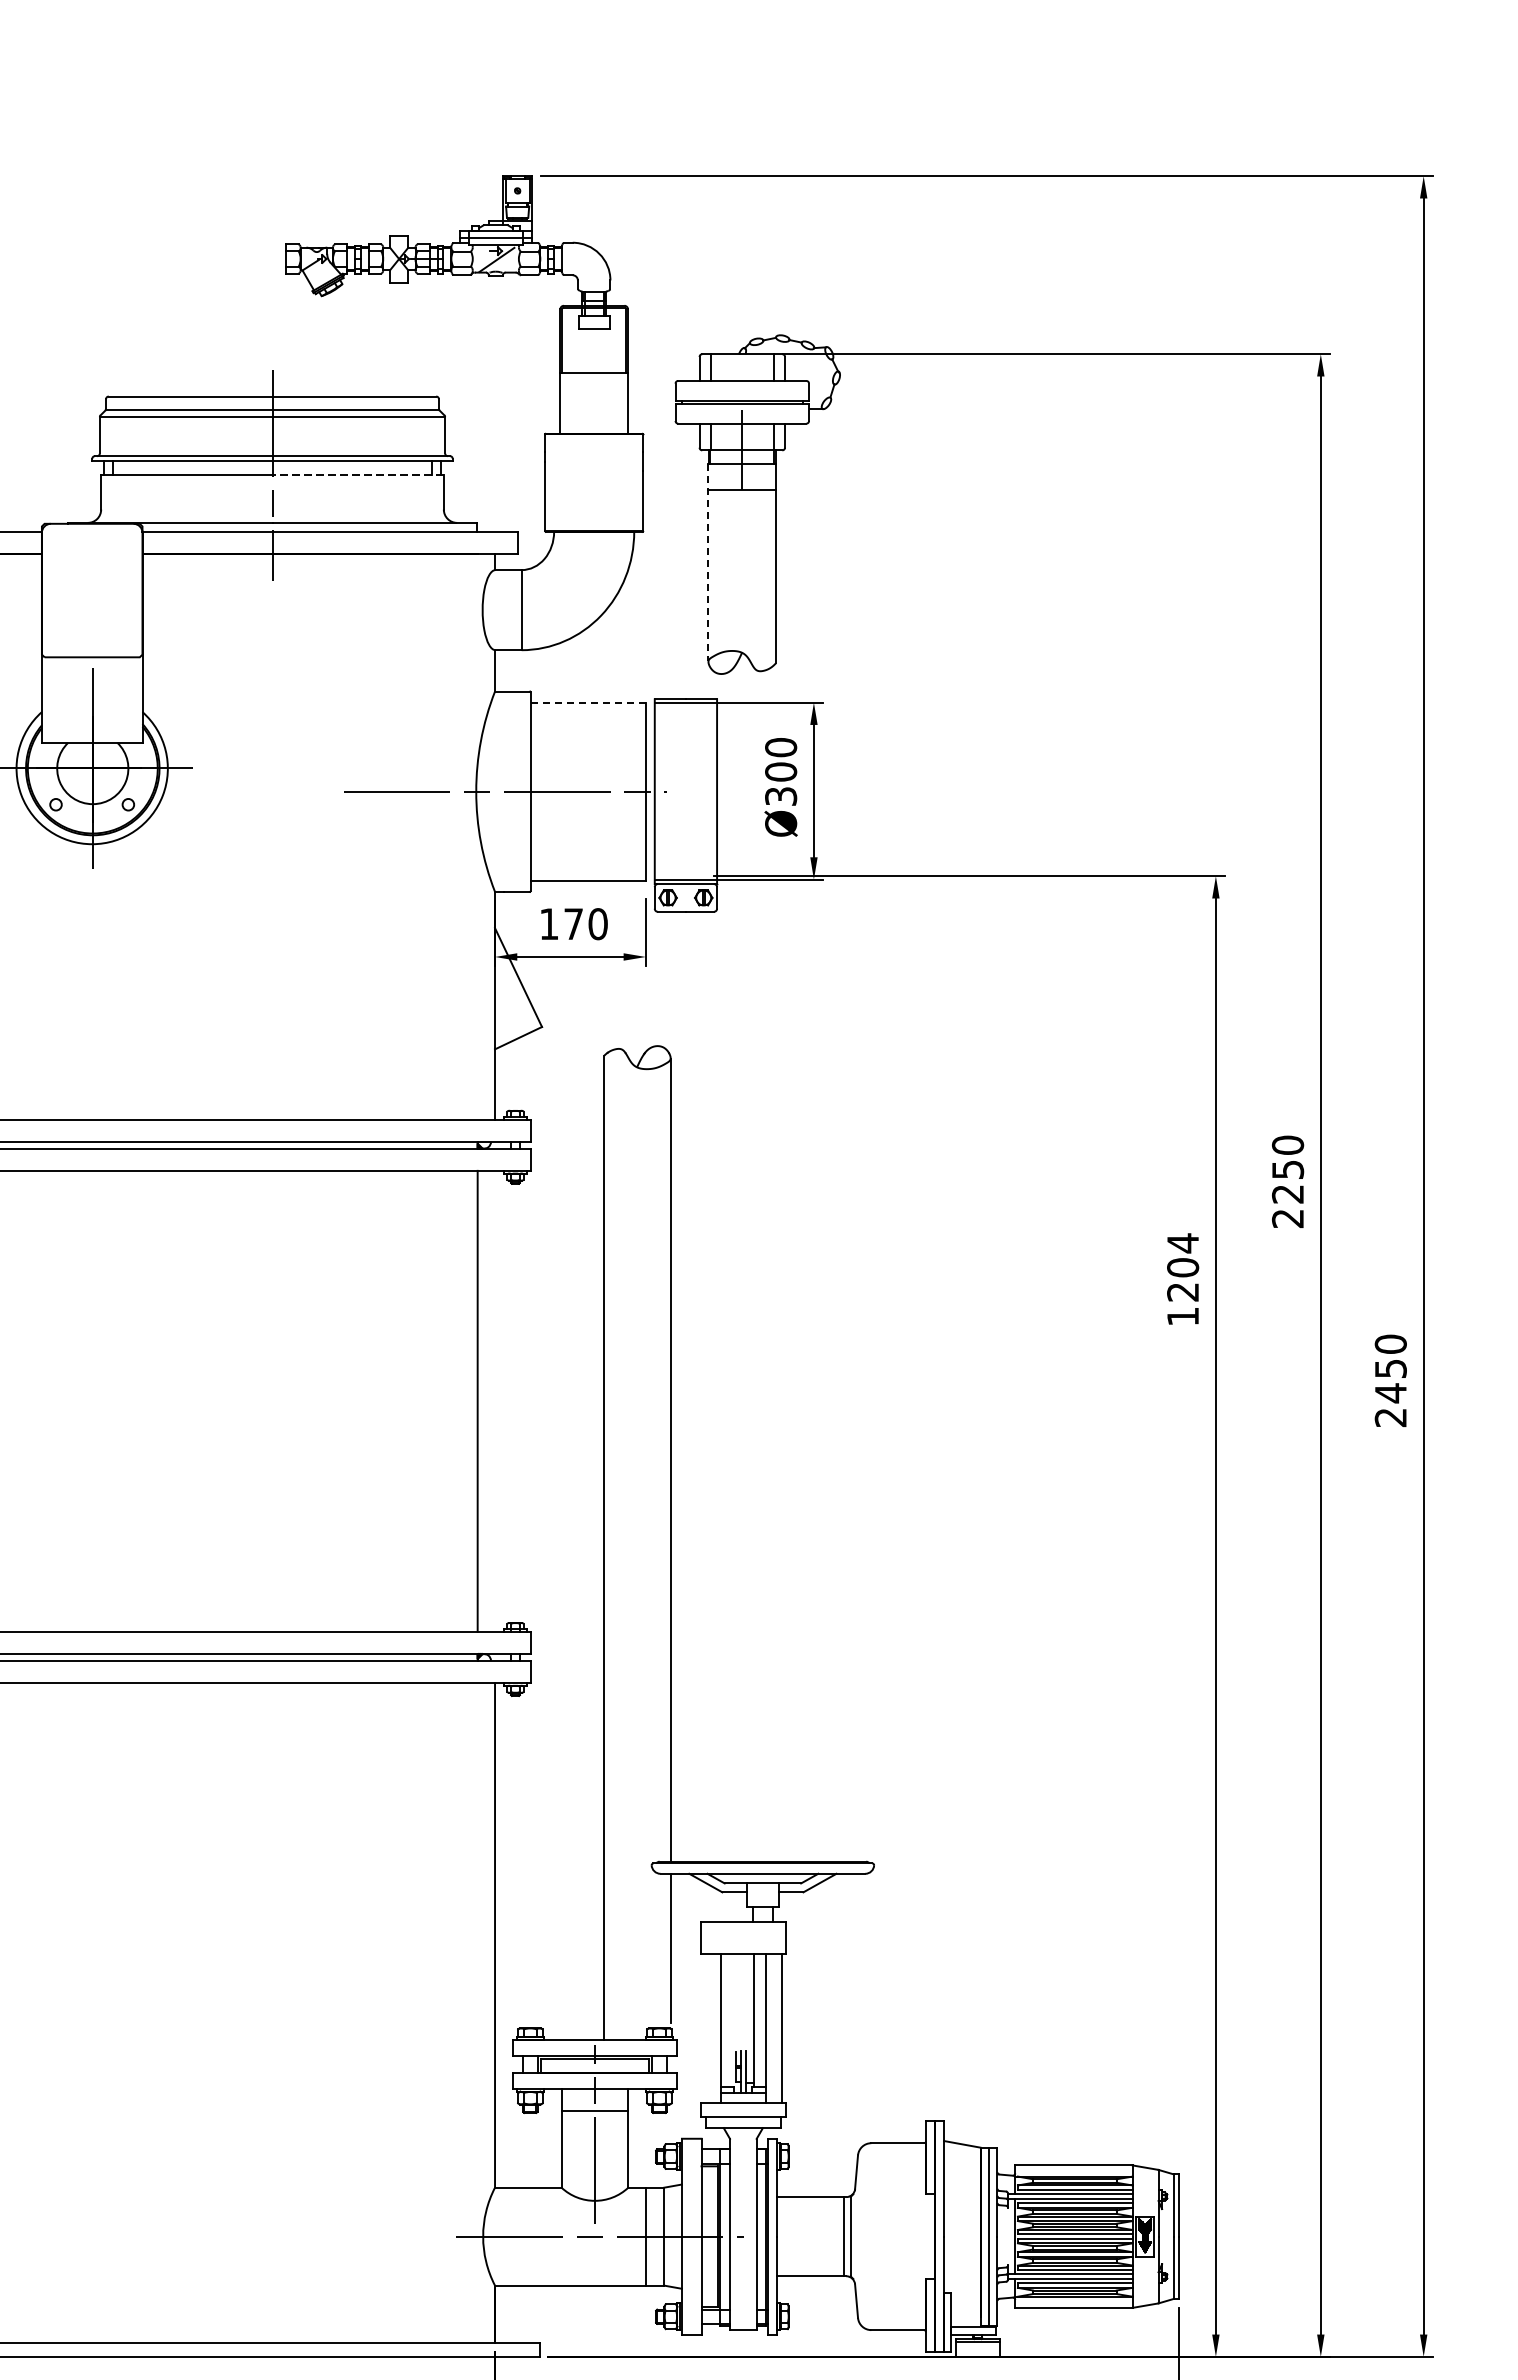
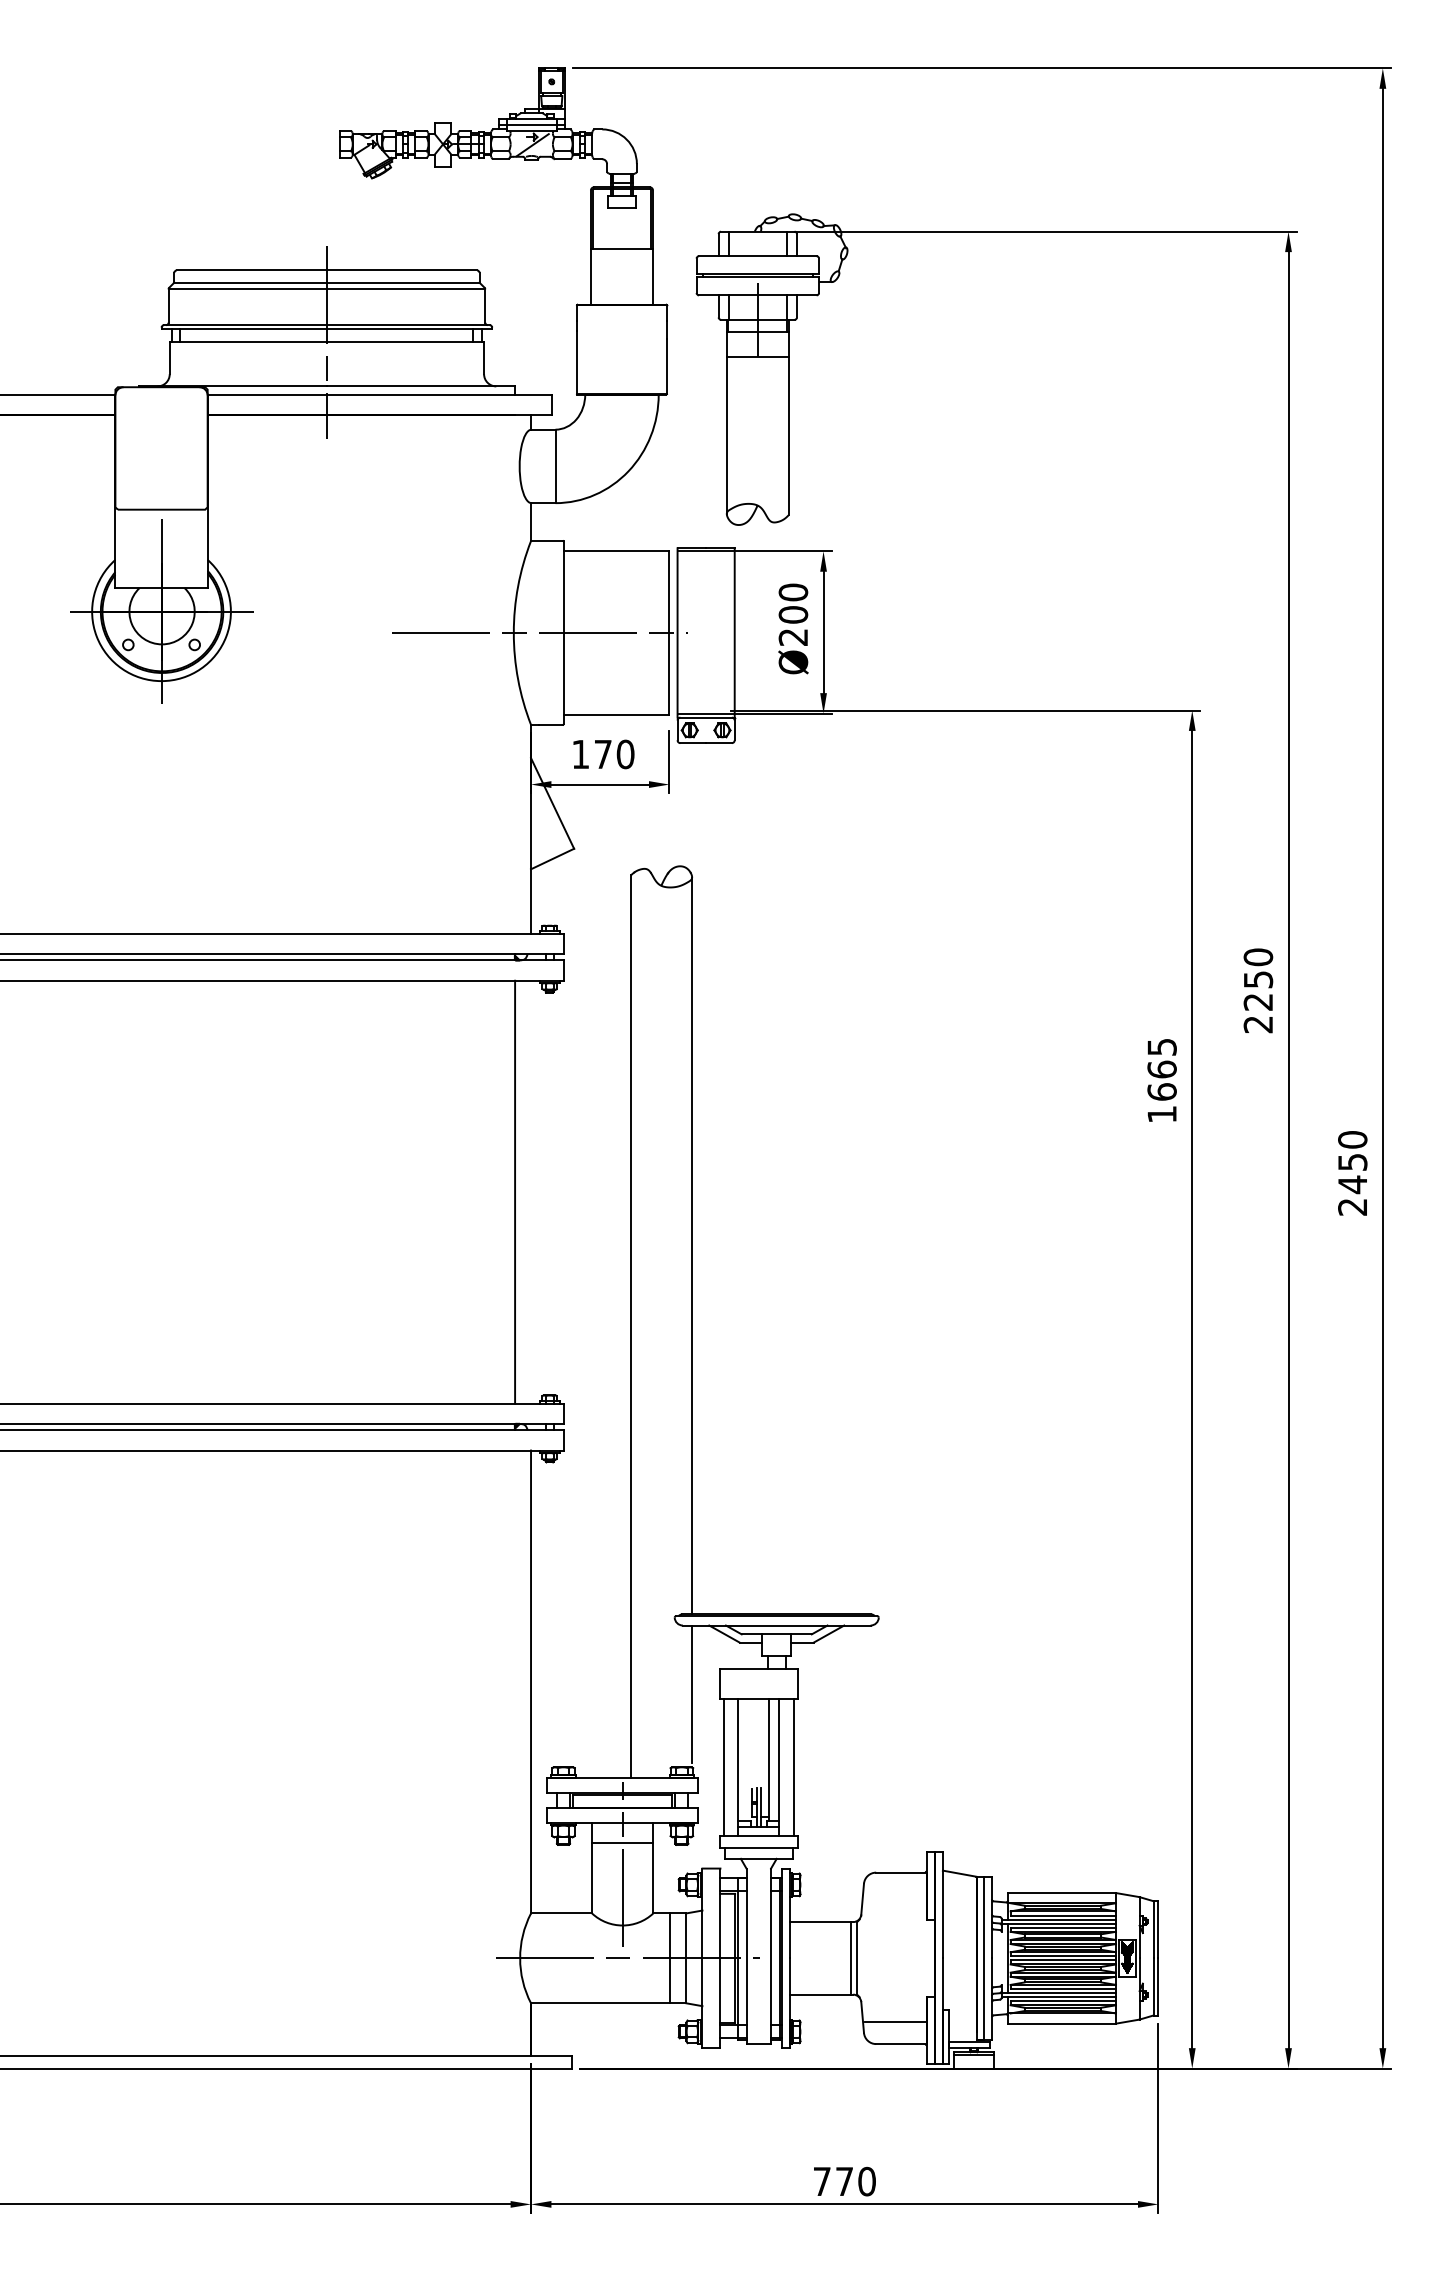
line: (358, 475) -> (405, 342), dashed -> solid
line: (708, 562) -> (726, 422), dashed -> solid
line: (588, 702) -> (616, 551), dashed -> solid
text: (781, 796) -> (793, 637), Ø300 -> Ø200
text: (1182, 1267) -> (1161, 1069), 1204 -> 1665
line: (704, 2028) -> (723, 1767), added
line: (892, 2306) -> (895, 2022), added

